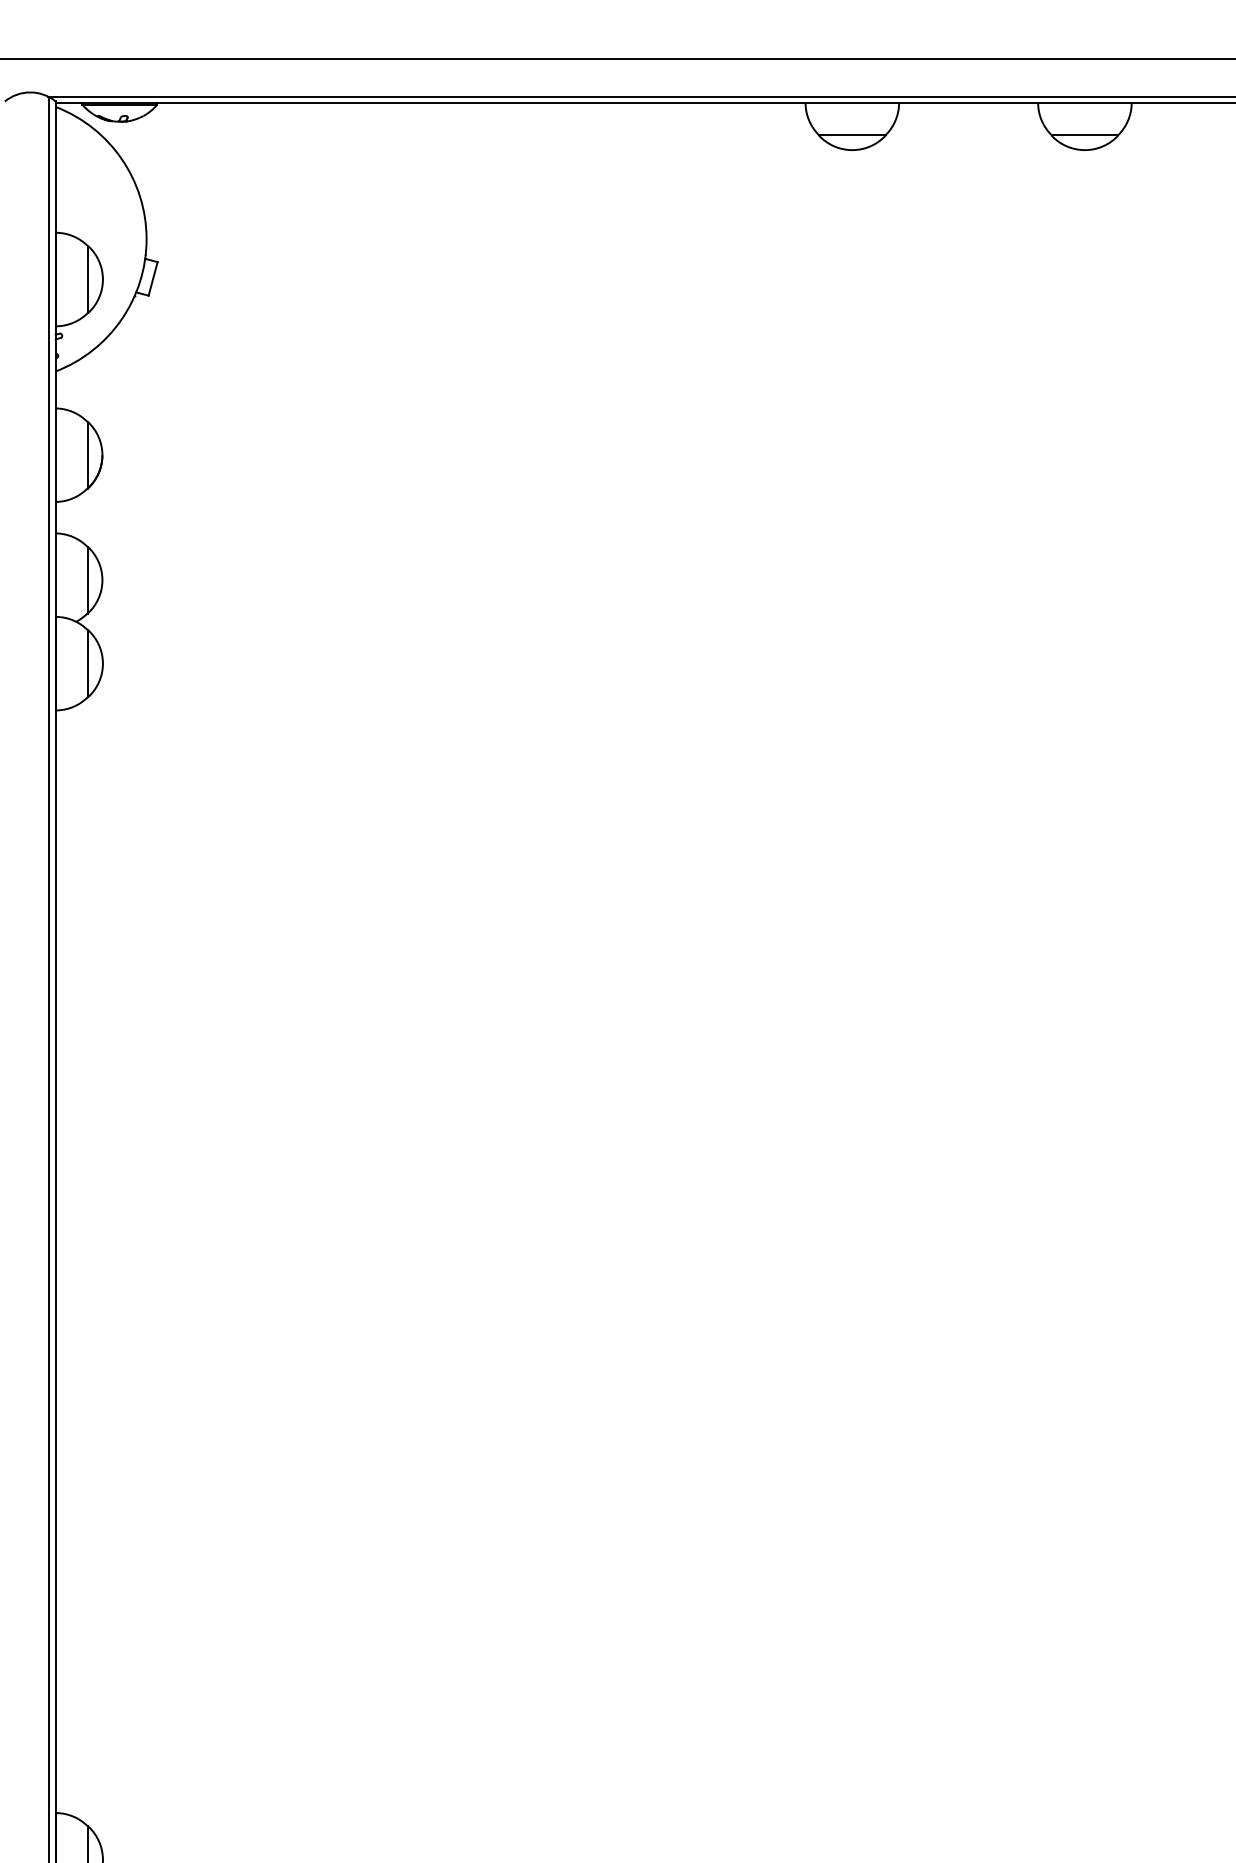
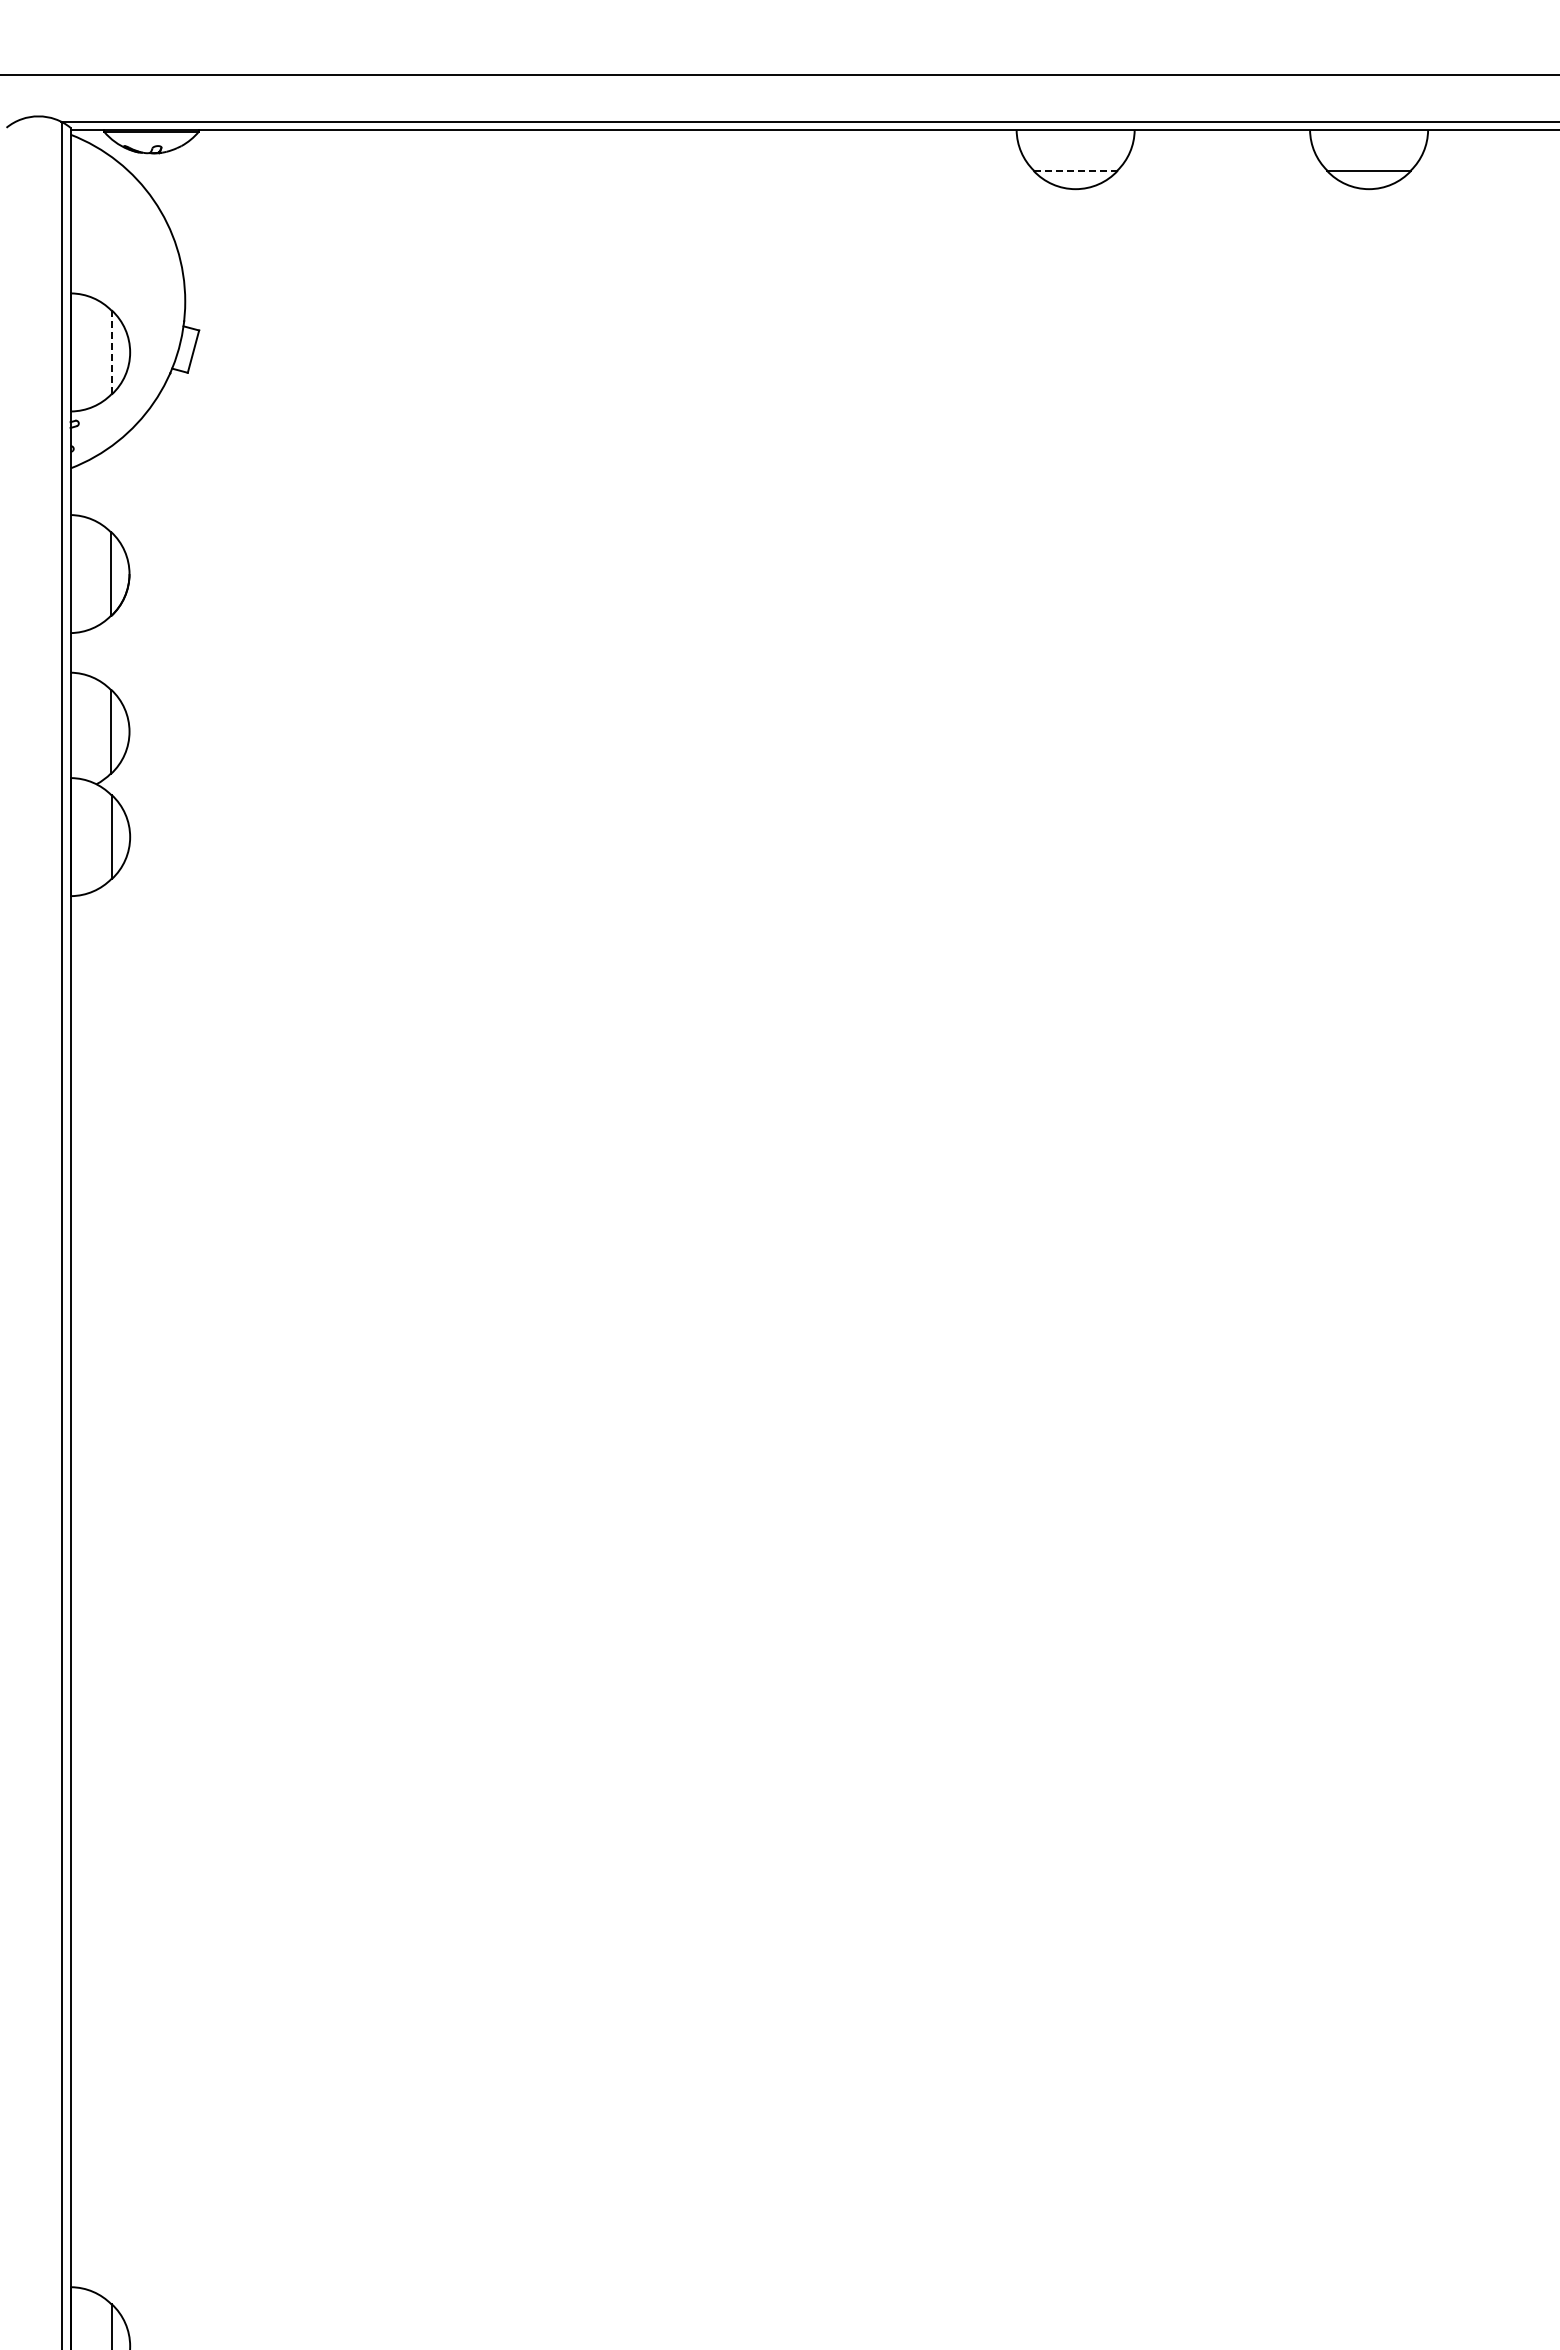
line: (852, 135) -> (1075, 170), solid -> dashed
line: (88, 279) -> (111, 352), solid -> dashed

